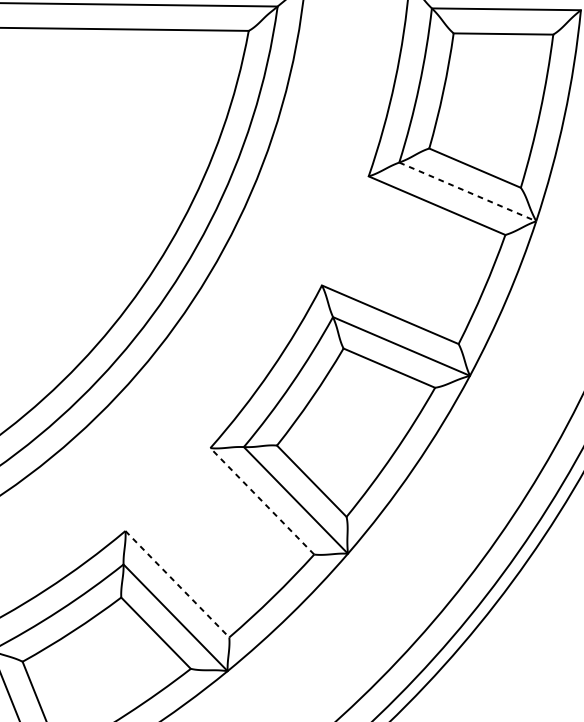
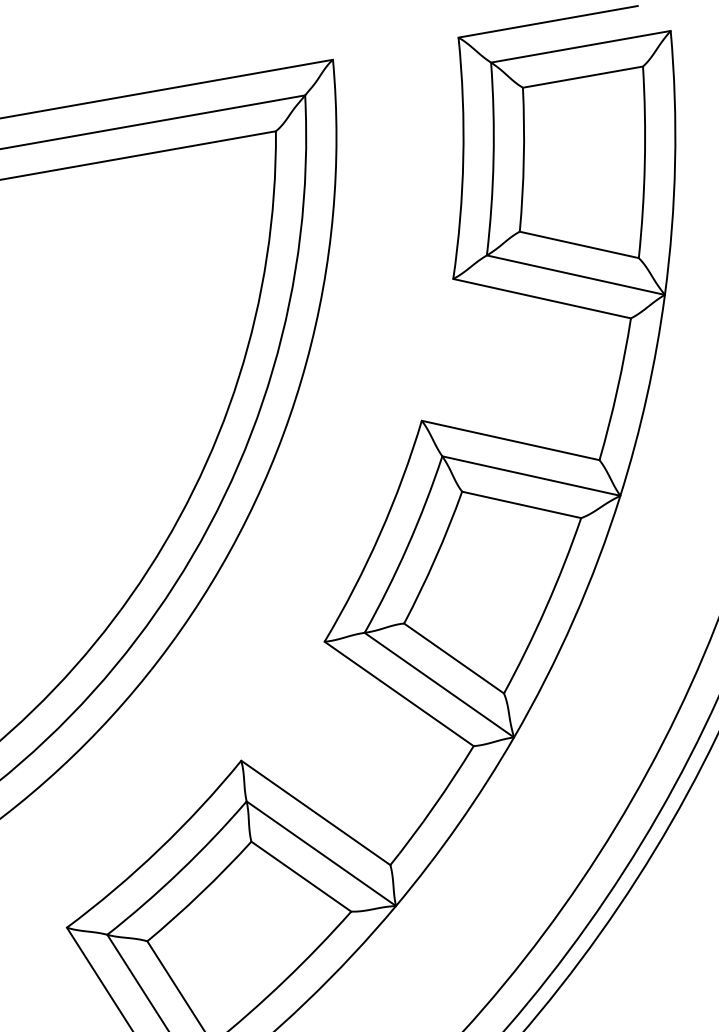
line: (468, 192) -> (576, 275), dashed -> solid
line: (262, 501) -> (399, 693), dashed -> solid
line: (177, 583) -> (315, 812), dashed -> solid

